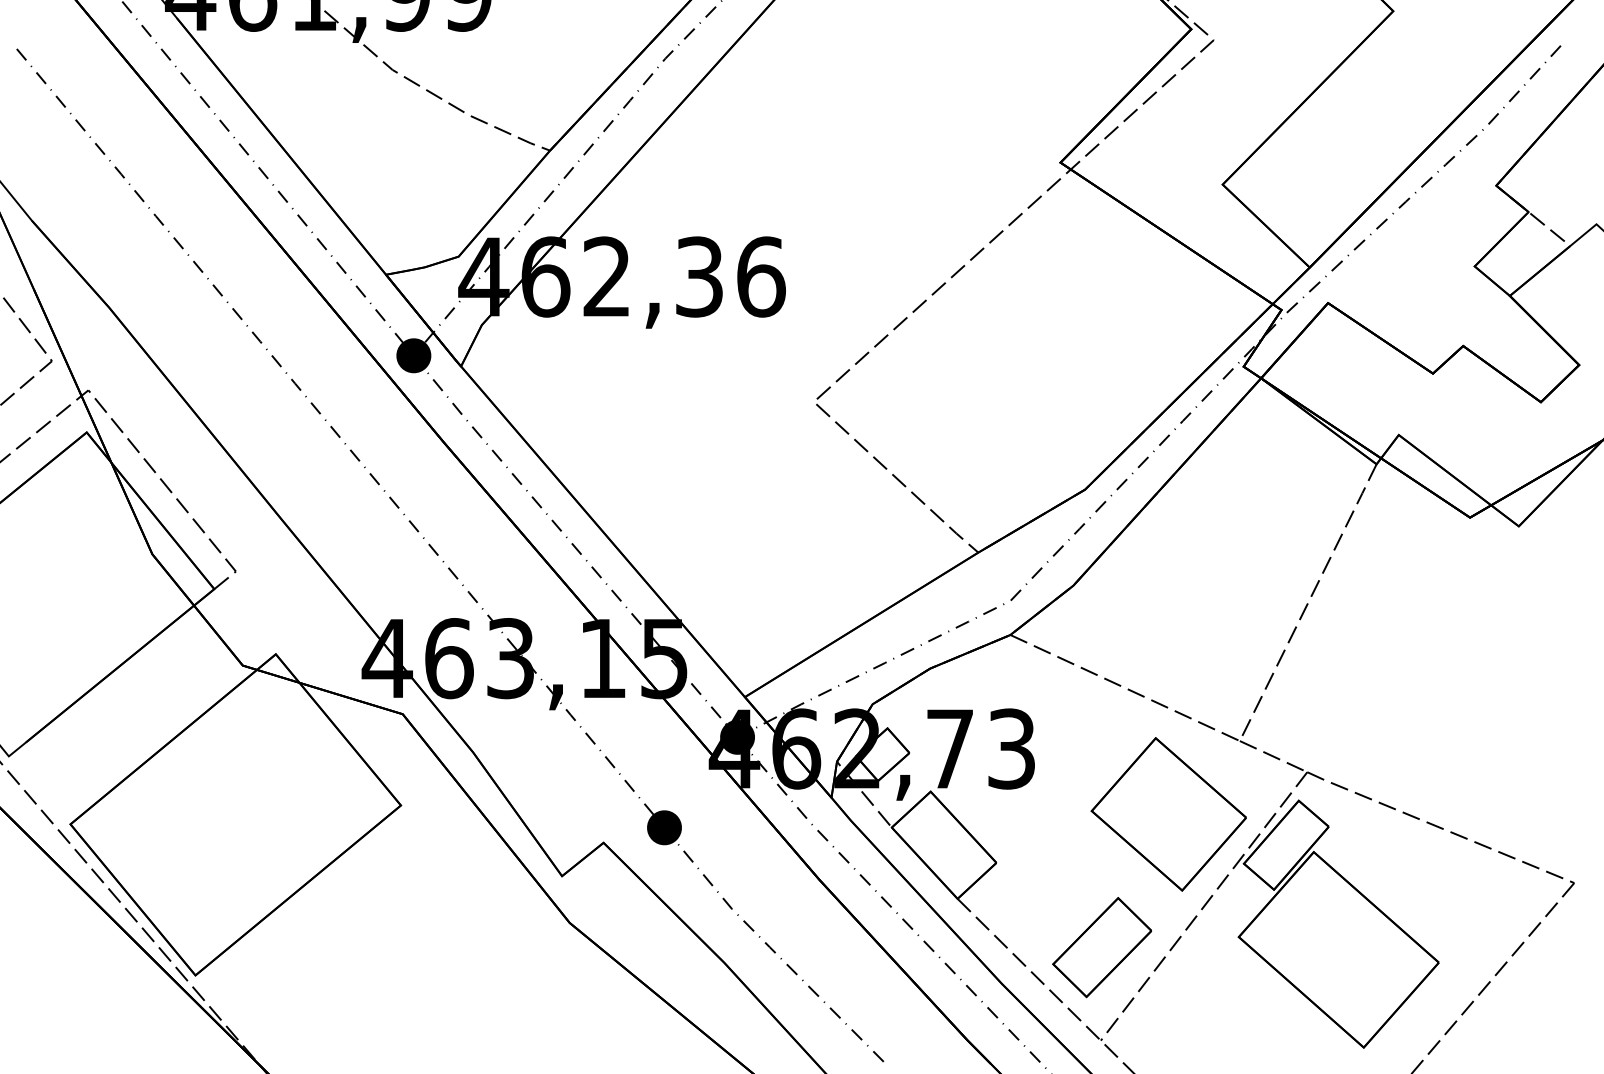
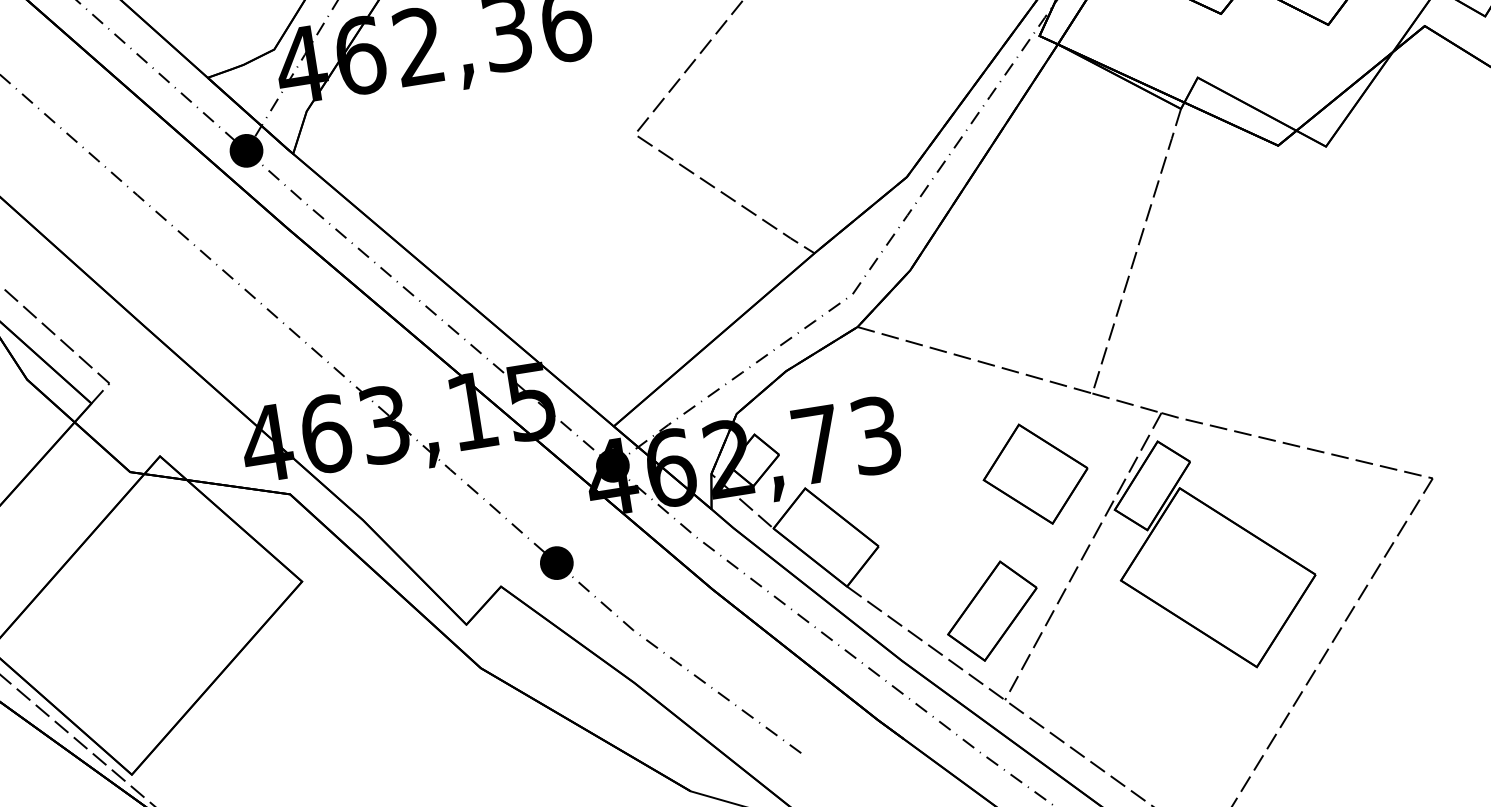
part: (1168, 814) -> (1035, 474), size x0.7

